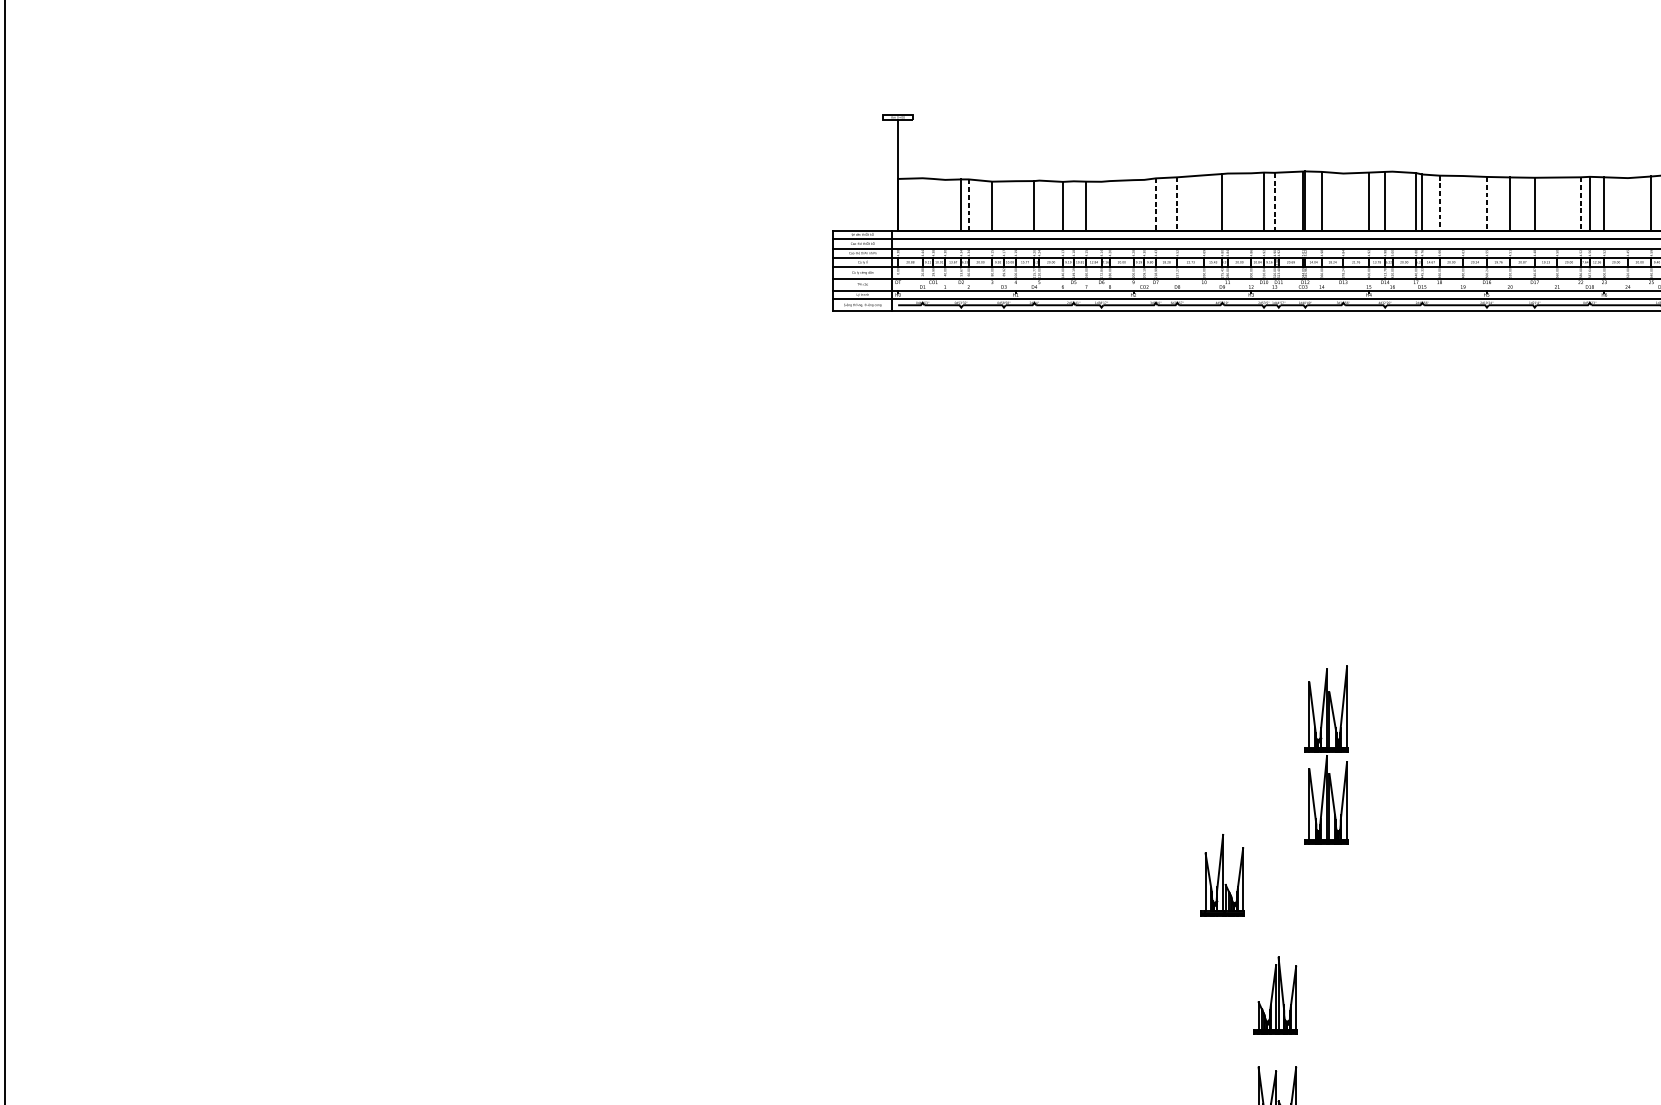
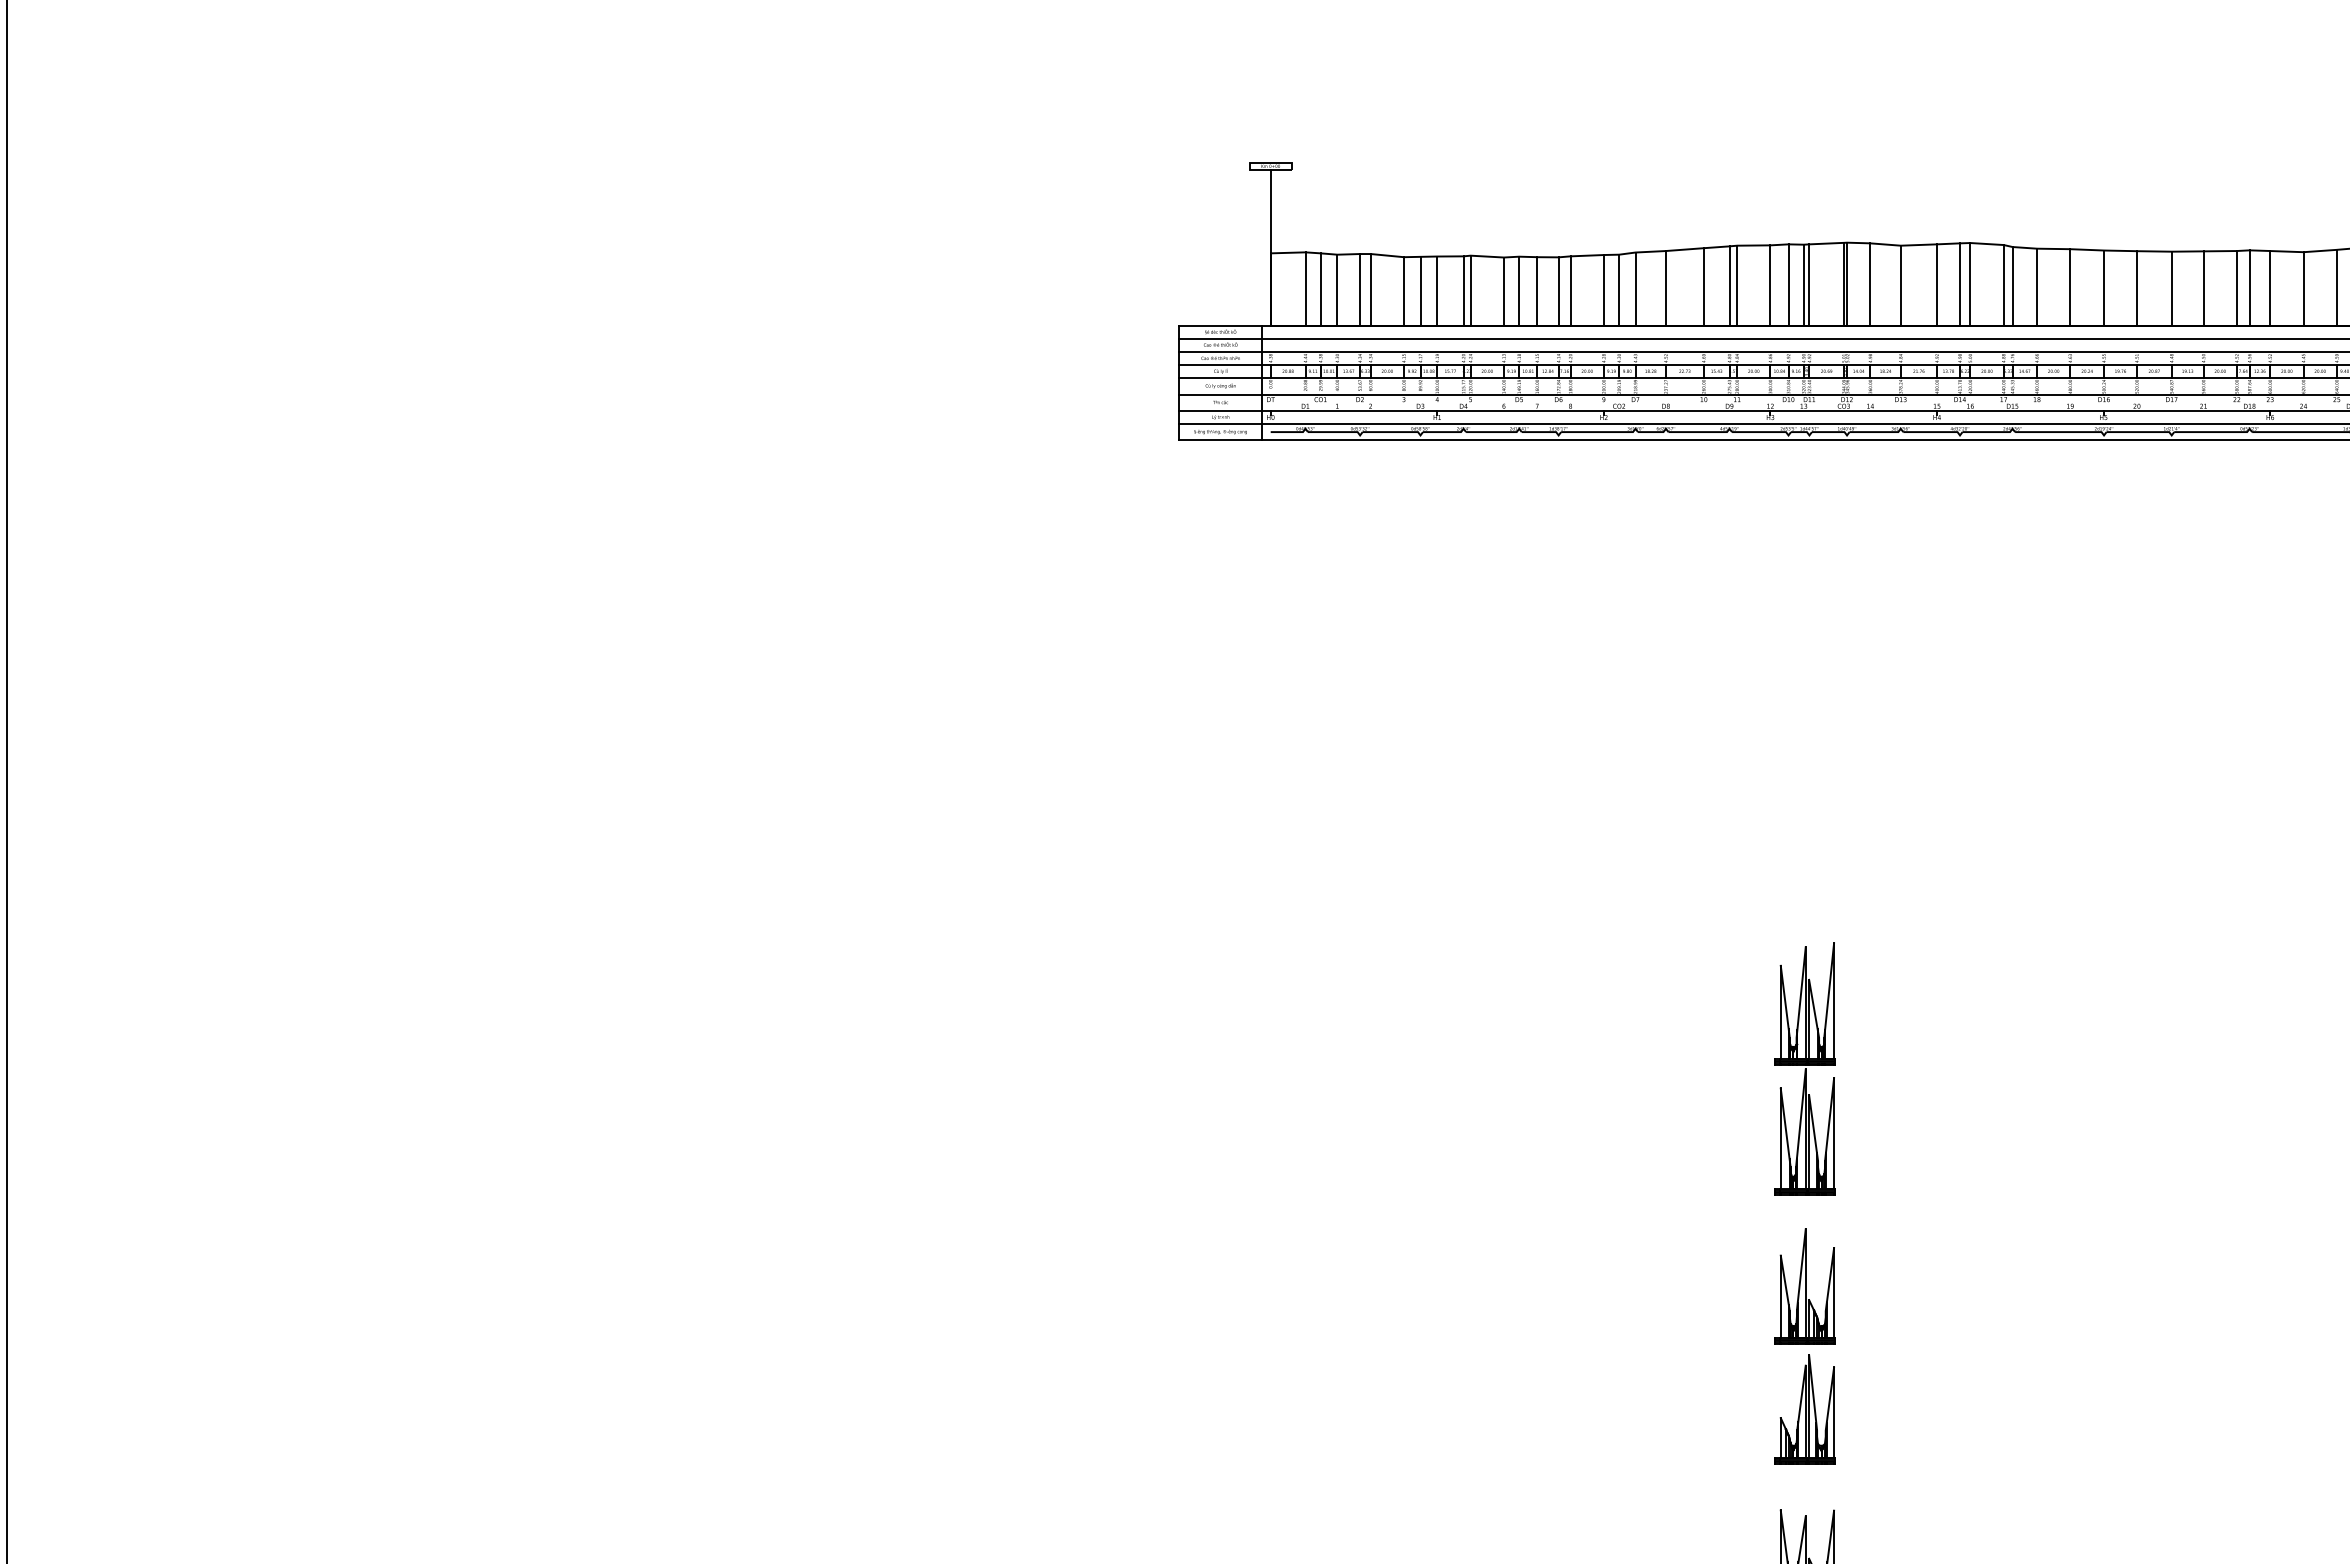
line: (1392, 200) -> (1970, 284), added
line: (1227, 201) -> (1737, 285), added
line: (1251, 201) -> (1770, 285), added
line: (1274, 201) -> (1803, 285), dashed -> solid
line: (1278, 201) -> (1809, 285), added
line: (1343, 201) -> (1900, 285), added
line: (1177, 203) -> (1665, 288), dashed -> solid
line: (1203, 203) -> (1703, 287), added
line: (1439, 203) -> (2037, 287), dashed -> solid
line: (1463, 203) -> (2070, 287), added
line: (1487, 203) -> (2104, 288), dashed -> solid
line: (1557, 203) -> (2203, 288), added
line: (1580, 203) -> (2236, 288), dashed -> solid
line: (922, 204) -> (1305, 289), added
line: (933, 204) -> (1320, 289), added
line: (1155, 204) -> (1635, 289), dashed -> solid
line: (1627, 204) -> (2303, 289), added
line: (945, 205) -> (1337, 290), added
line: (968, 205) -> (1370, 290), dashed -> solid
line: (1003, 205) -> (1420, 291), added
line: (1015, 205) -> (1437, 291), added
line: (1039, 205) -> (1470, 290), added
line: (1073, 205) -> (1519, 291), added
line: (1101, 205) -> (1558, 291), added
line: (1109, 205) -> (1570, 291), added
line: (1133, 205) -> (1603, 290), added
line: (1144, 205) -> (1619, 290), added
part: (1326, 754) -> (1804, 1068), moved
part: (1222, 875) -> (1804, 1286), moved

